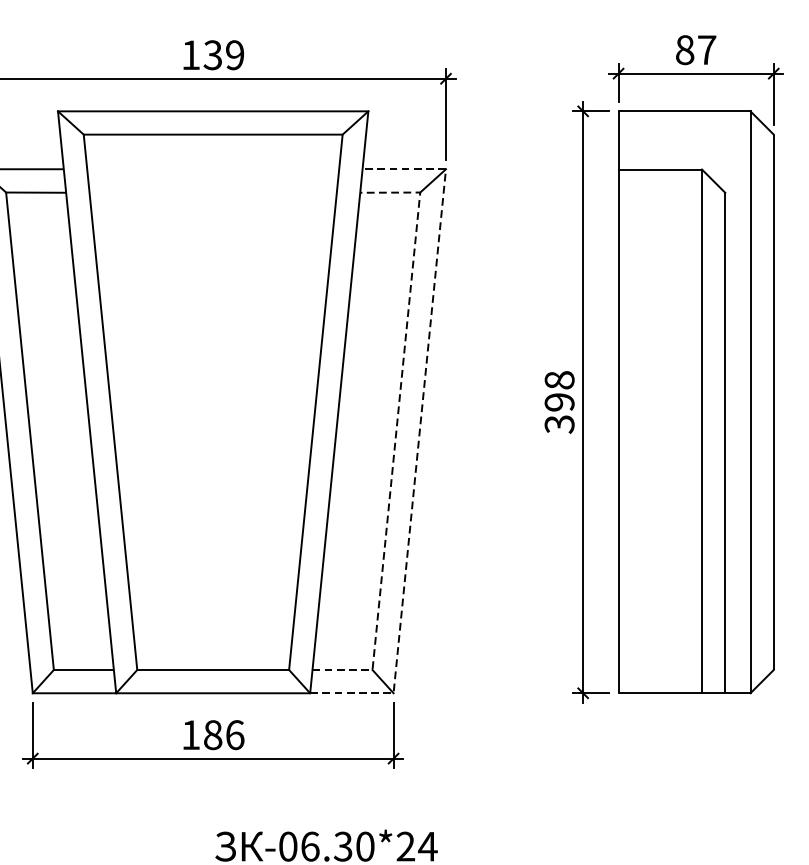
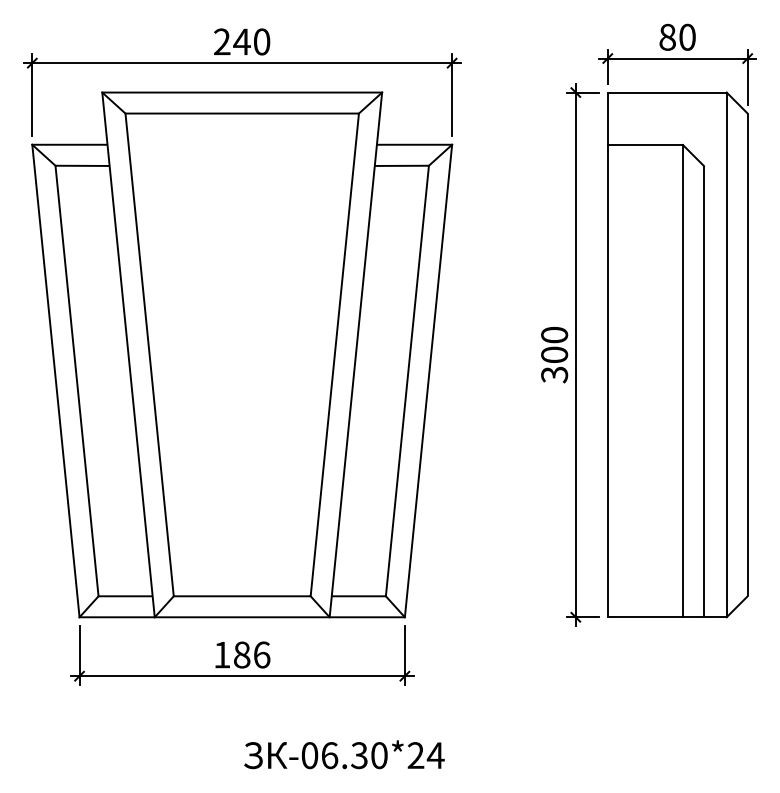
text: (707, 49) -> (687, 36), 87 -> 80
text: (213, 54) -> (242, 41), 139 -> 240
text: (559, 390) -> (554, 344), 398 -> 300
line: (396, 430) -> (407, 380), dashed -> solid
line: (419, 430) -> (428, 380), dashed -> solid

